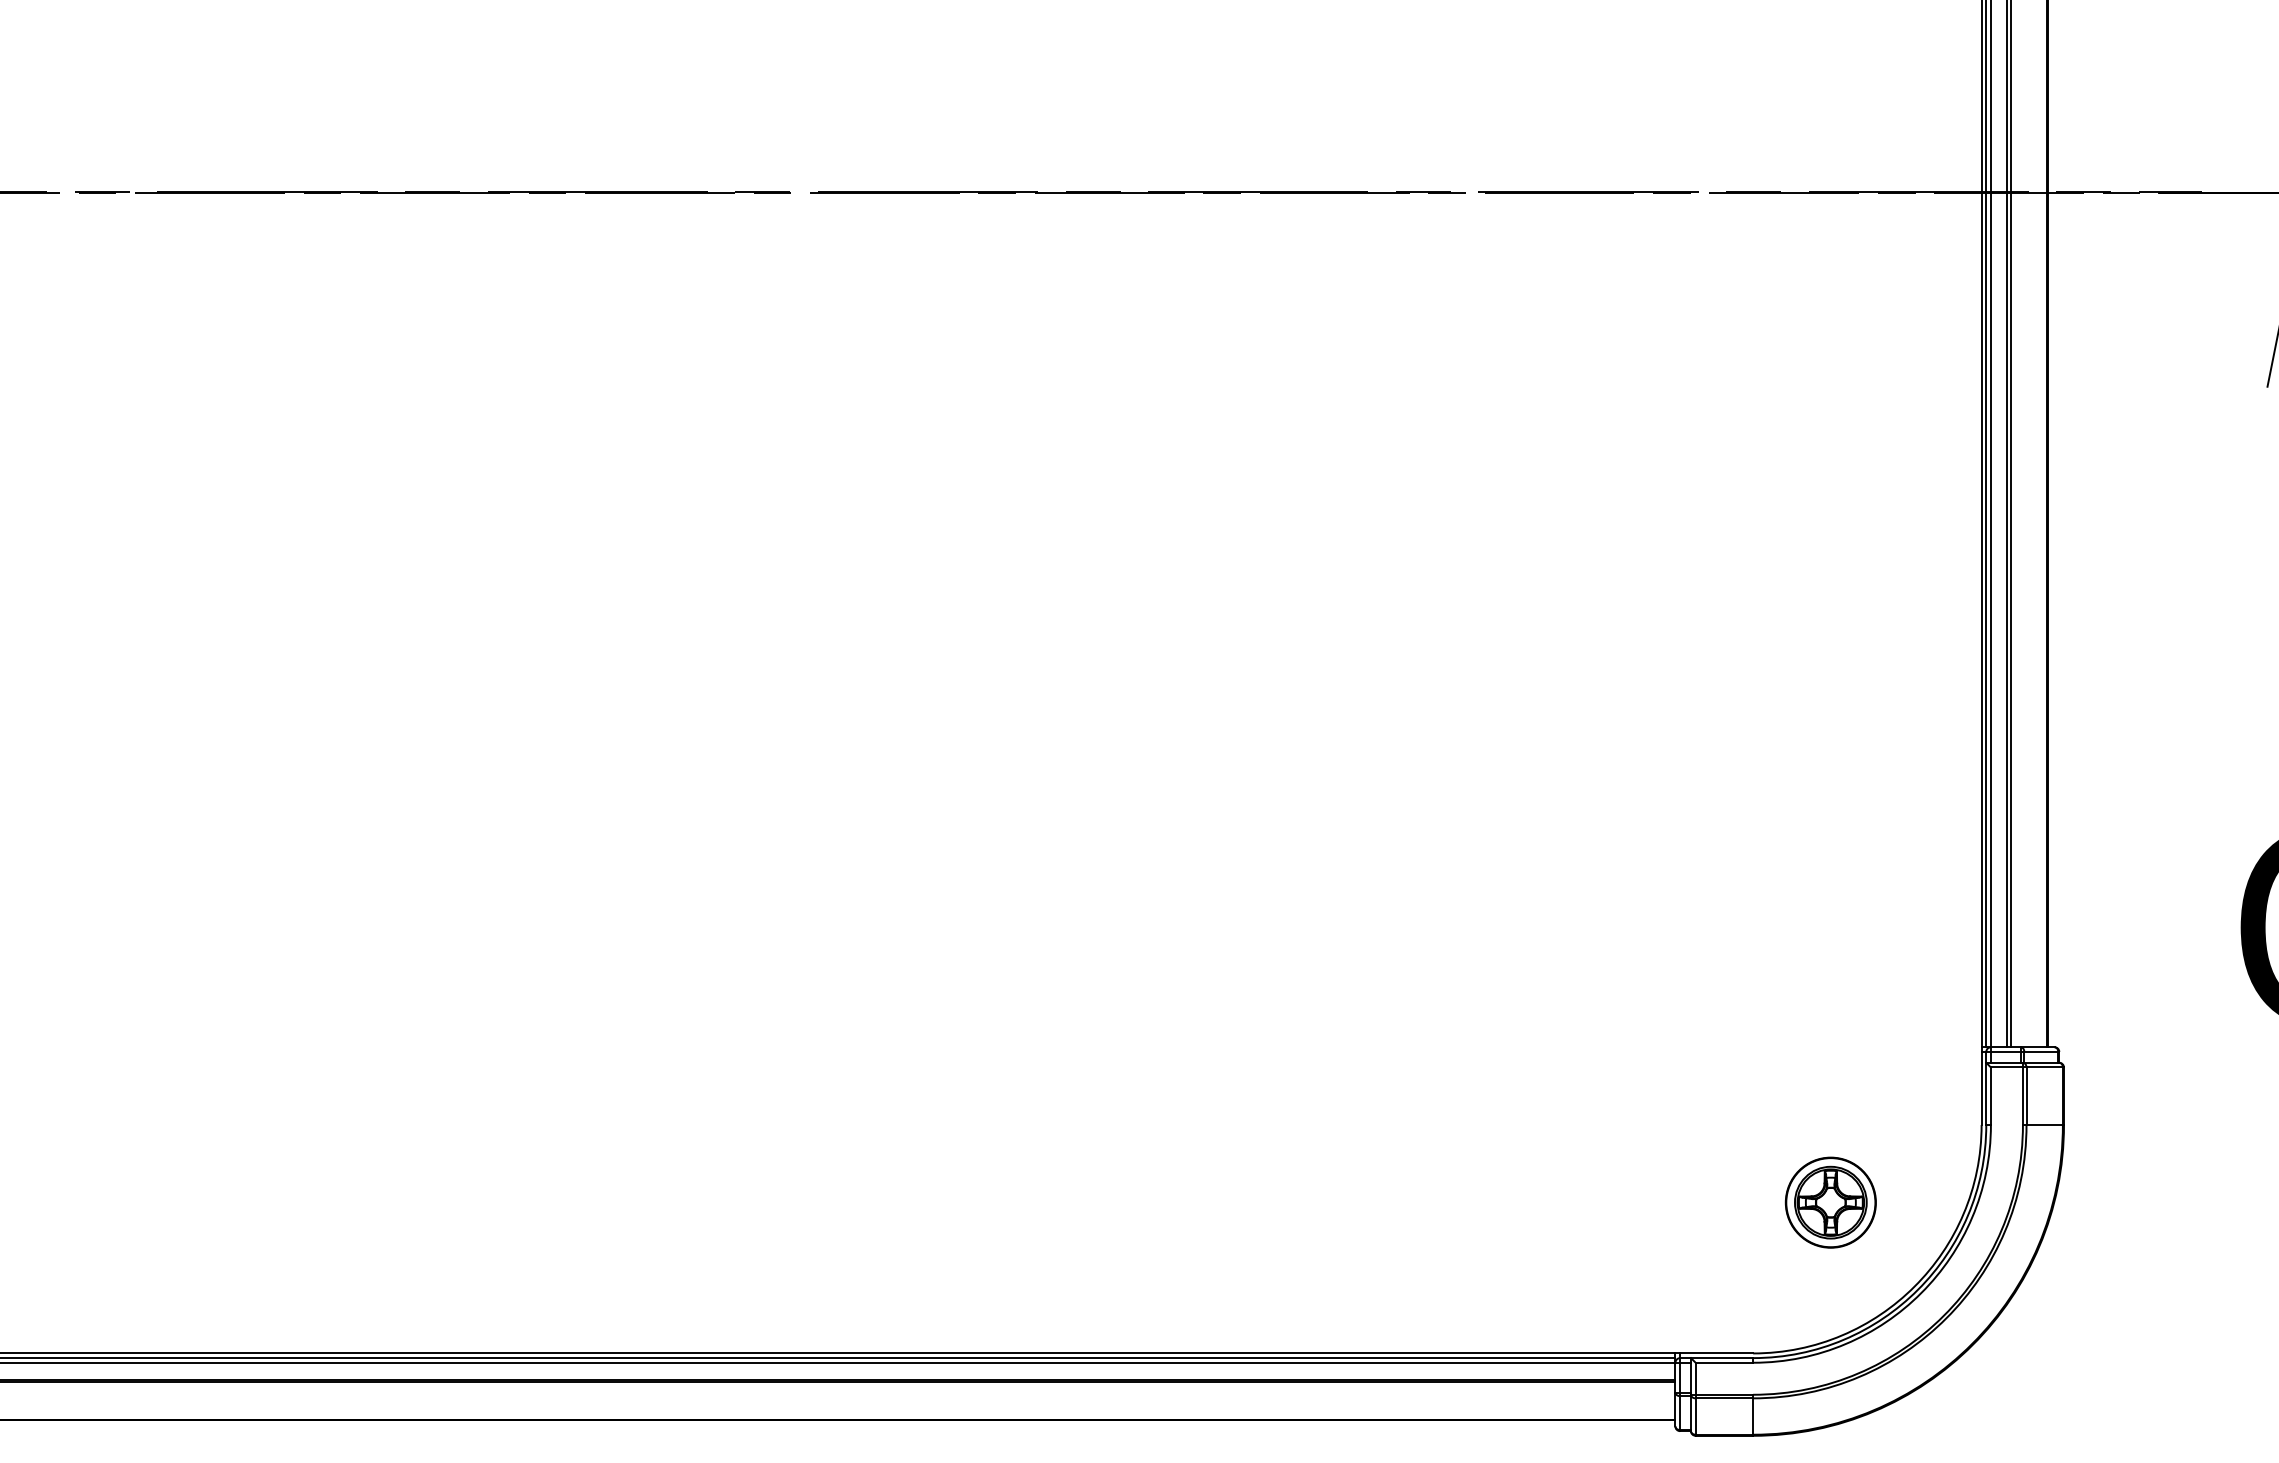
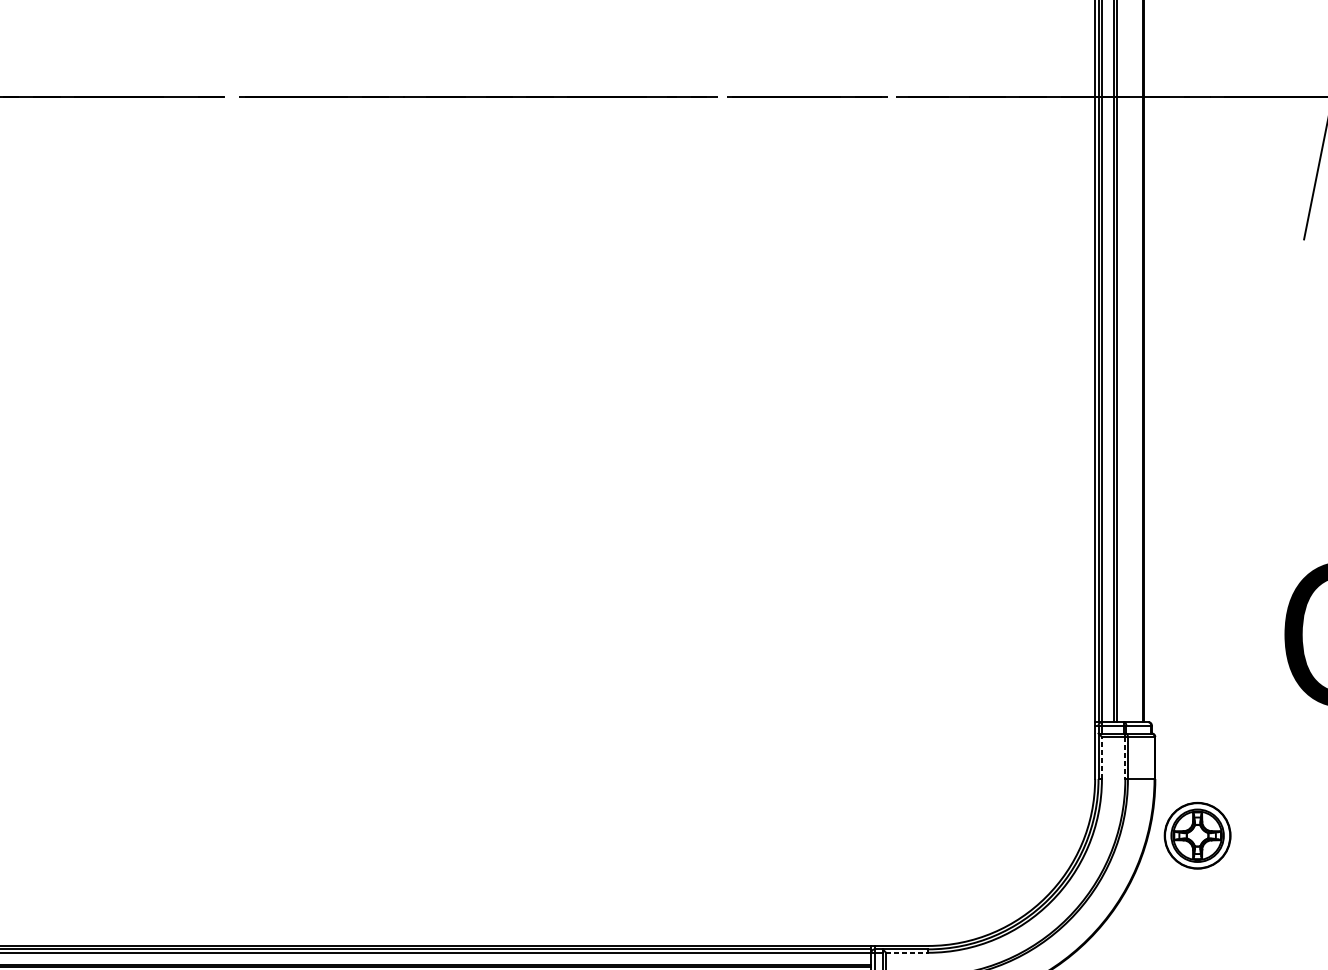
line: (1990, 1096) -> (1101, 758), solid -> dashed
line: (2022, 1096) -> (1125, 758), solid -> dashed
part: (1830, 1202) -> (1197, 835), moved
line: (1724, 1362) -> (907, 952), solid -> dashed

